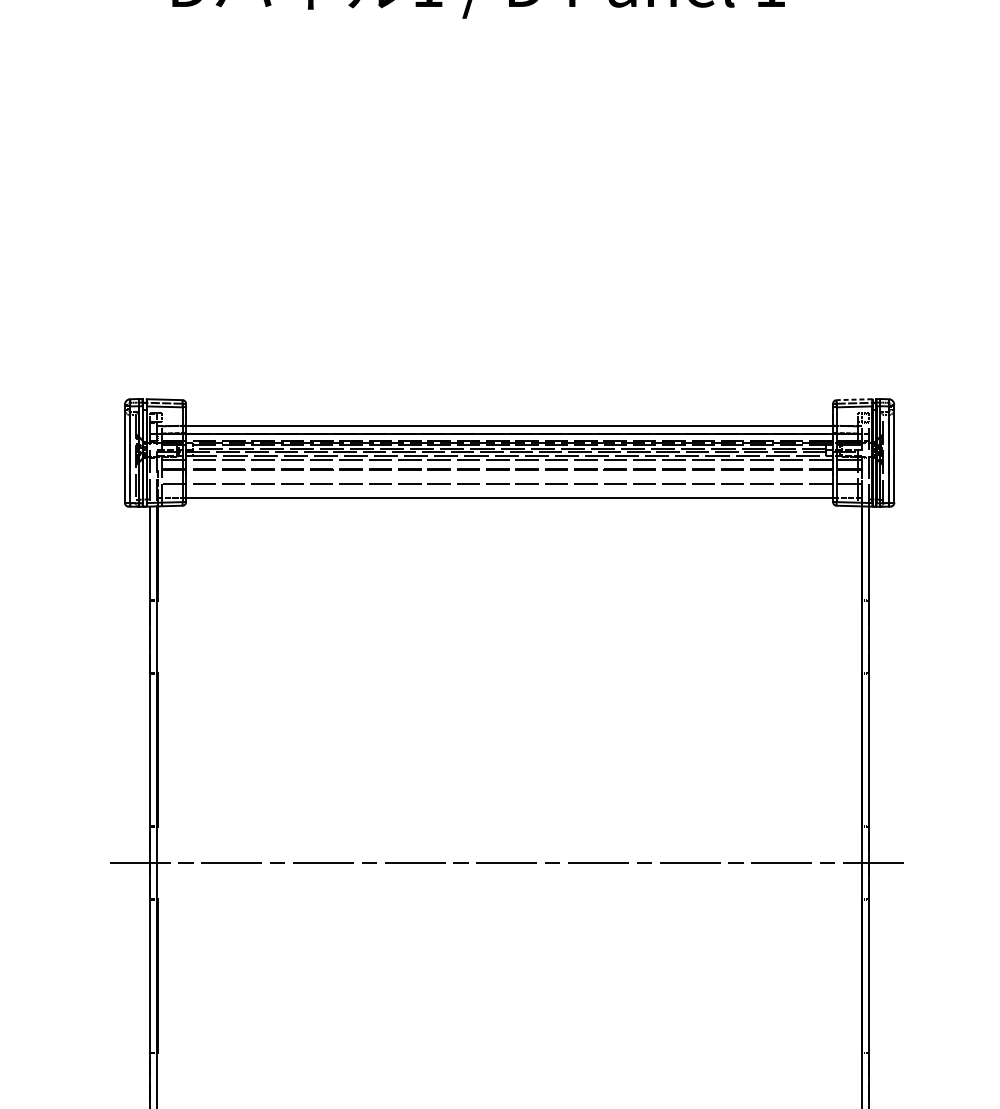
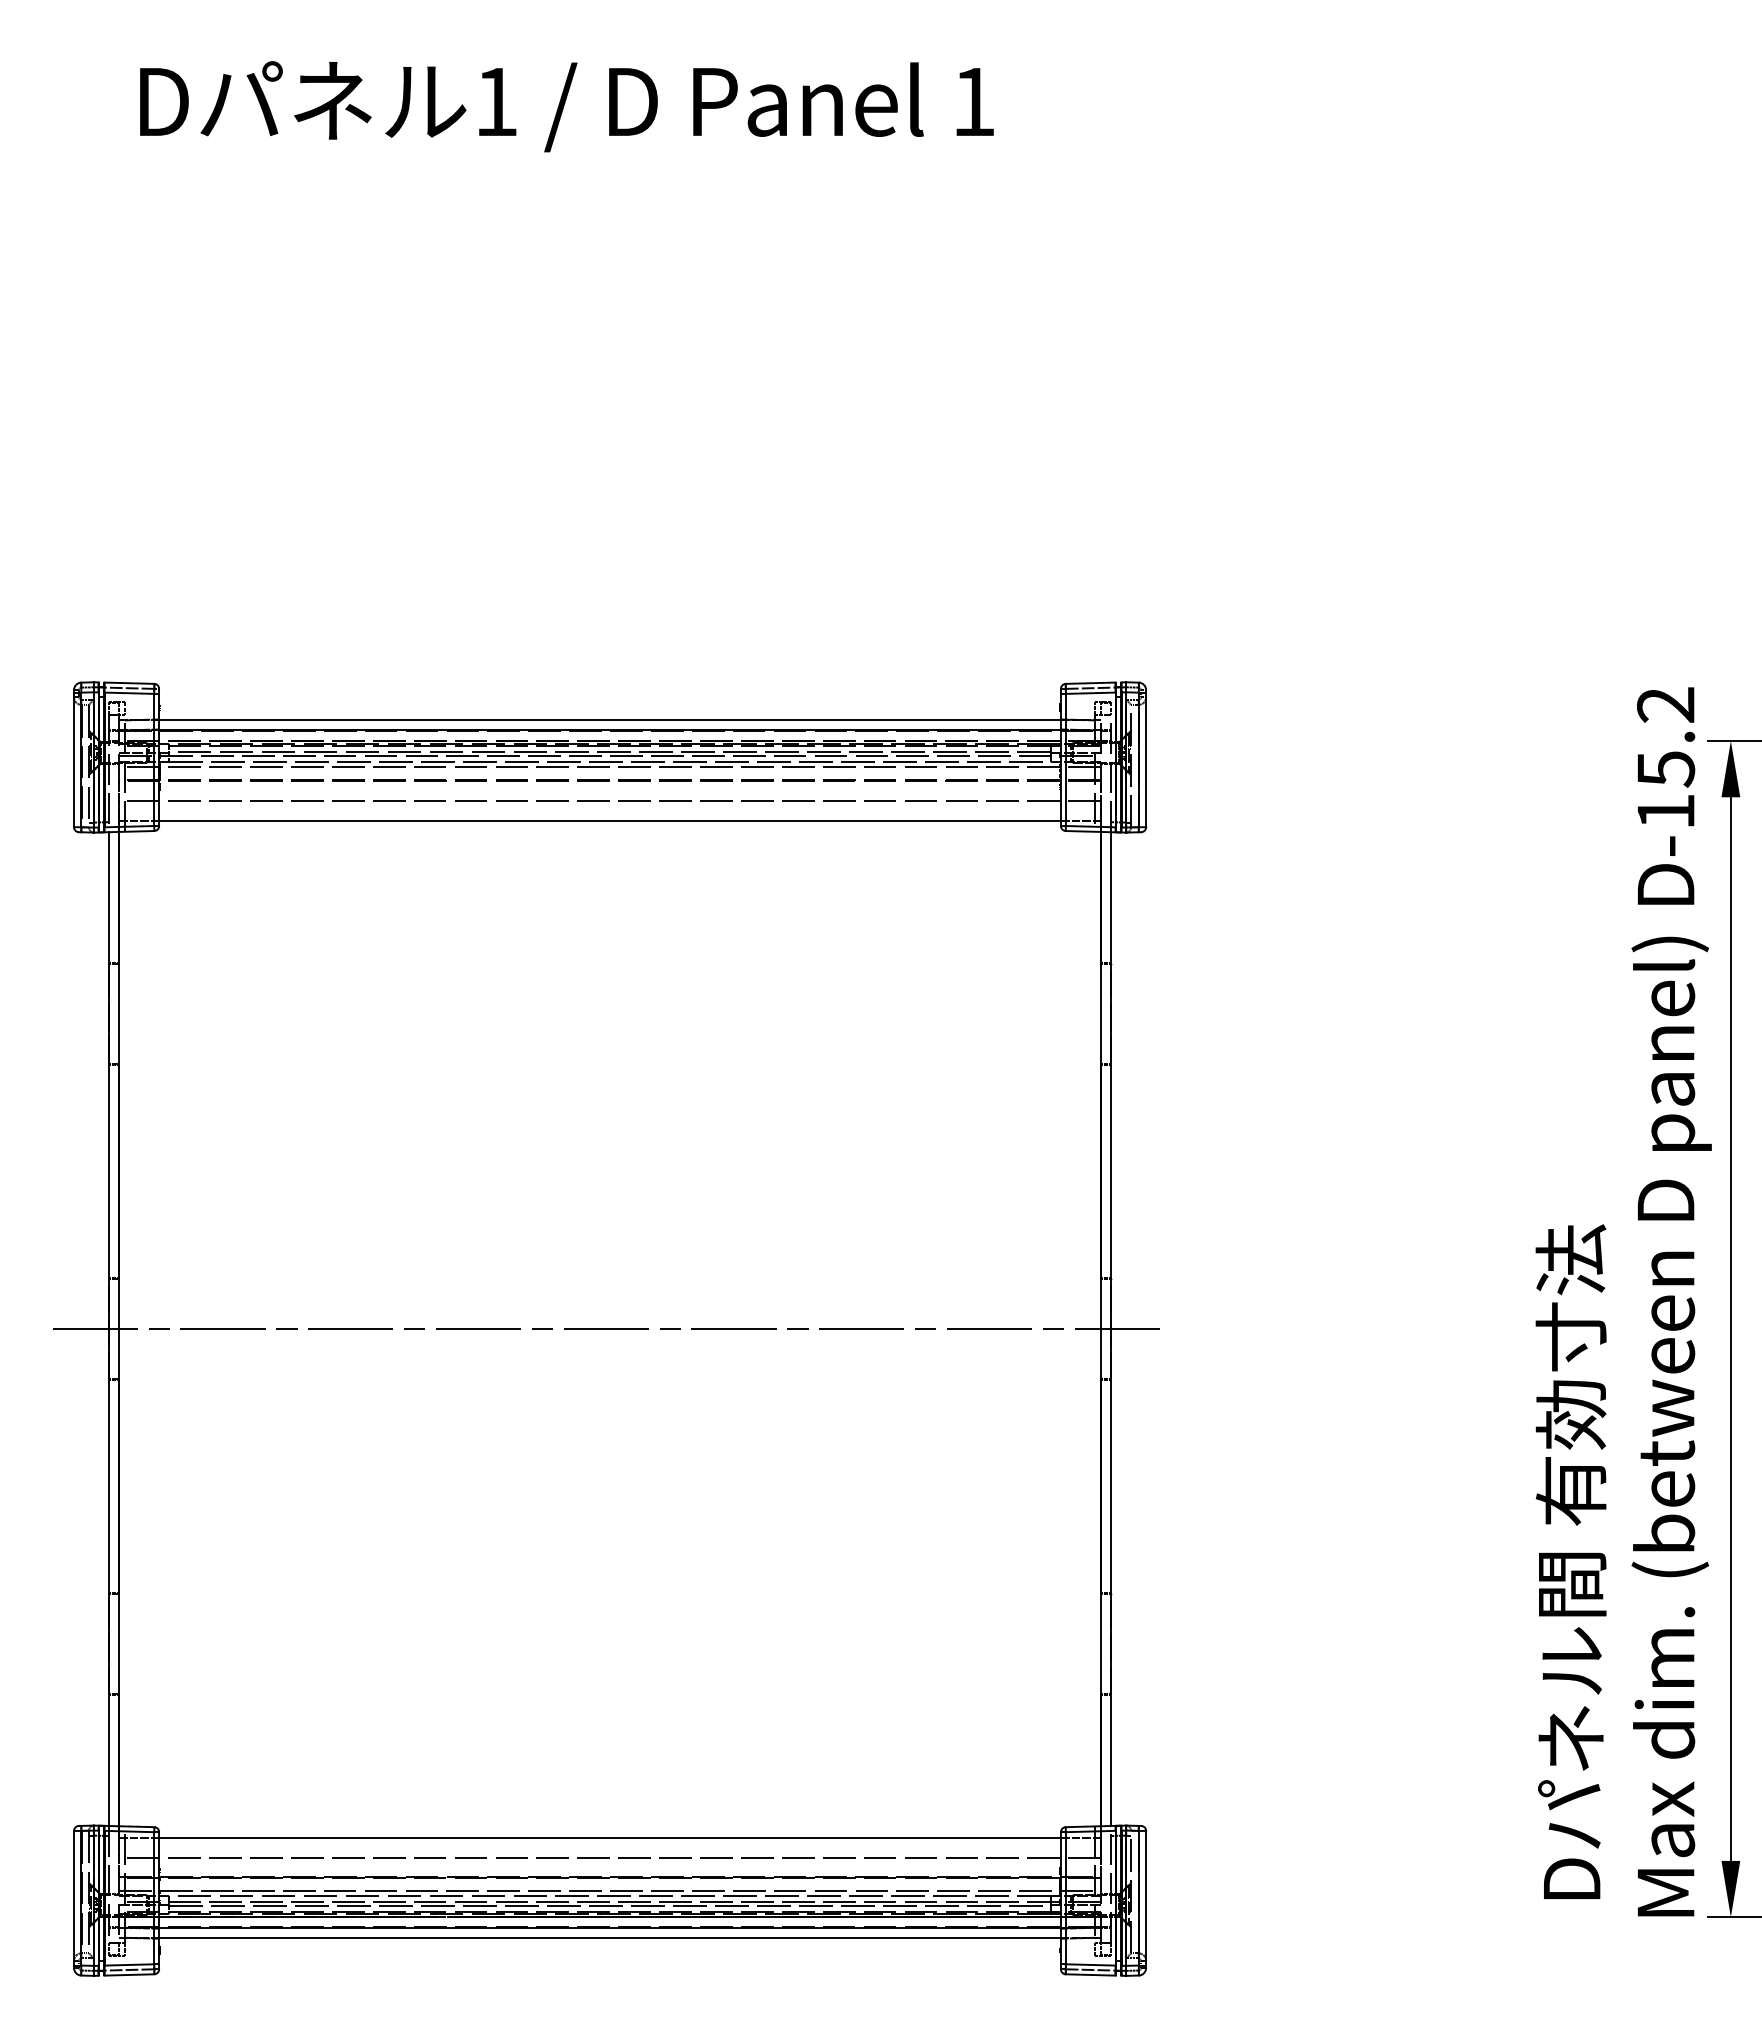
line: (854, 399) -> (1090, 683), dashed -> solid

